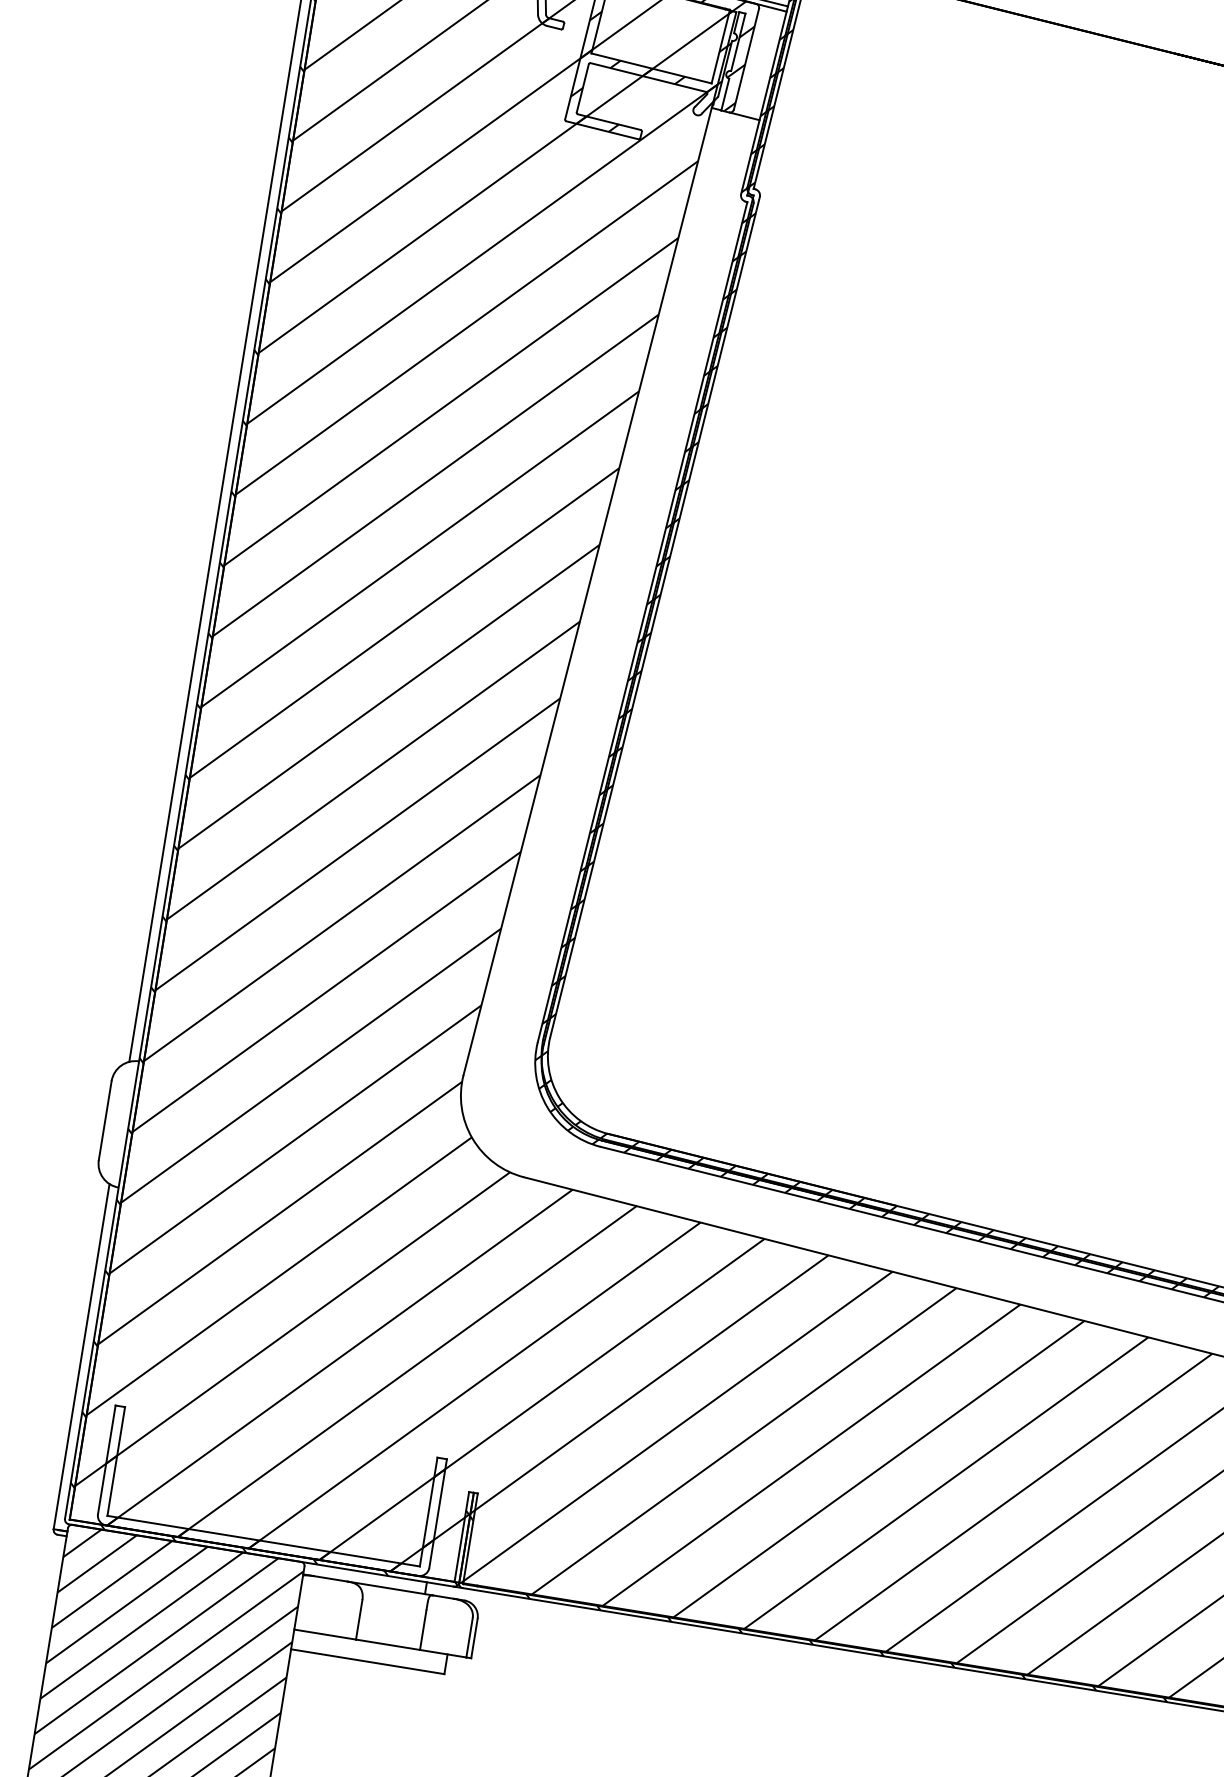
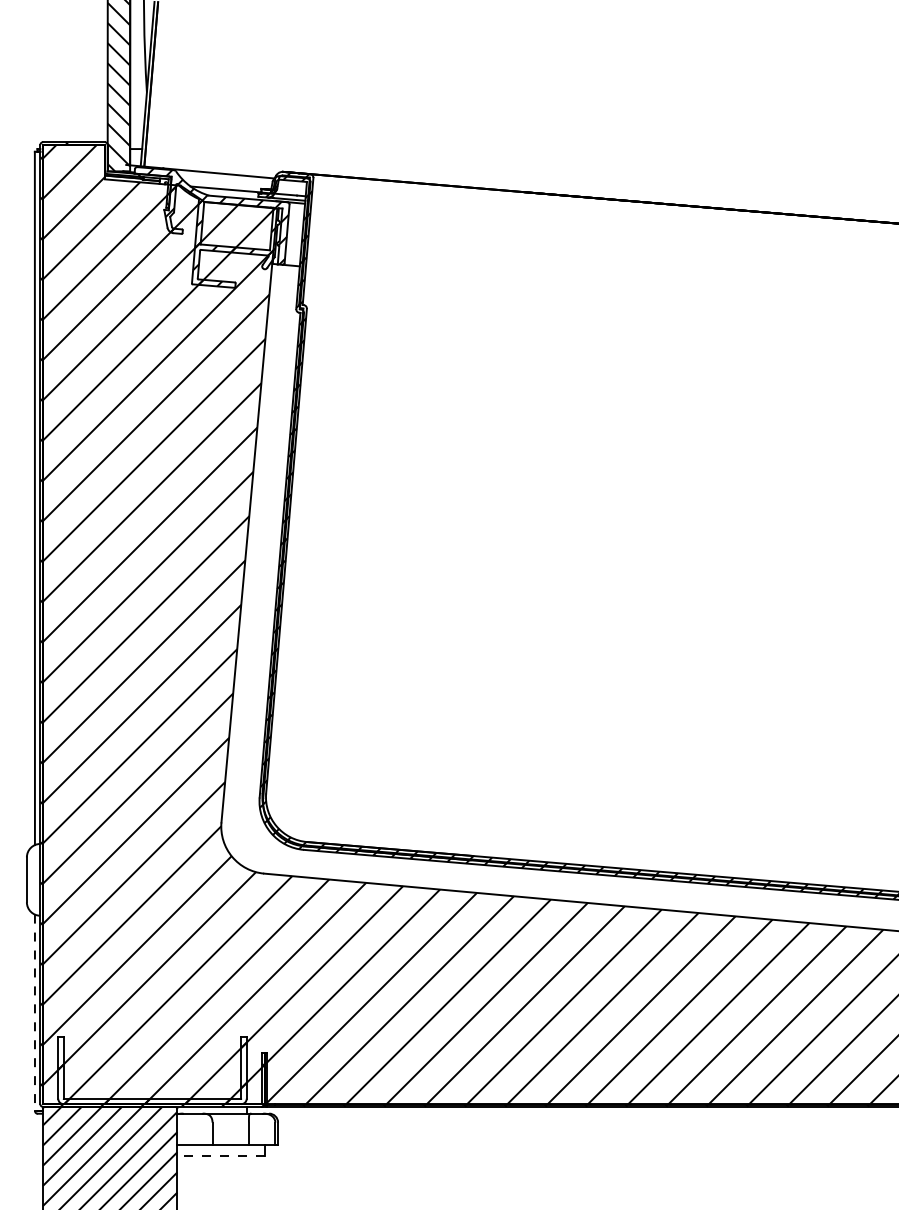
line: (80, 1357) -> (34, 1013), solid -> dashed
line: (368, 1662) -> (221, 1156), solid -> dashed

